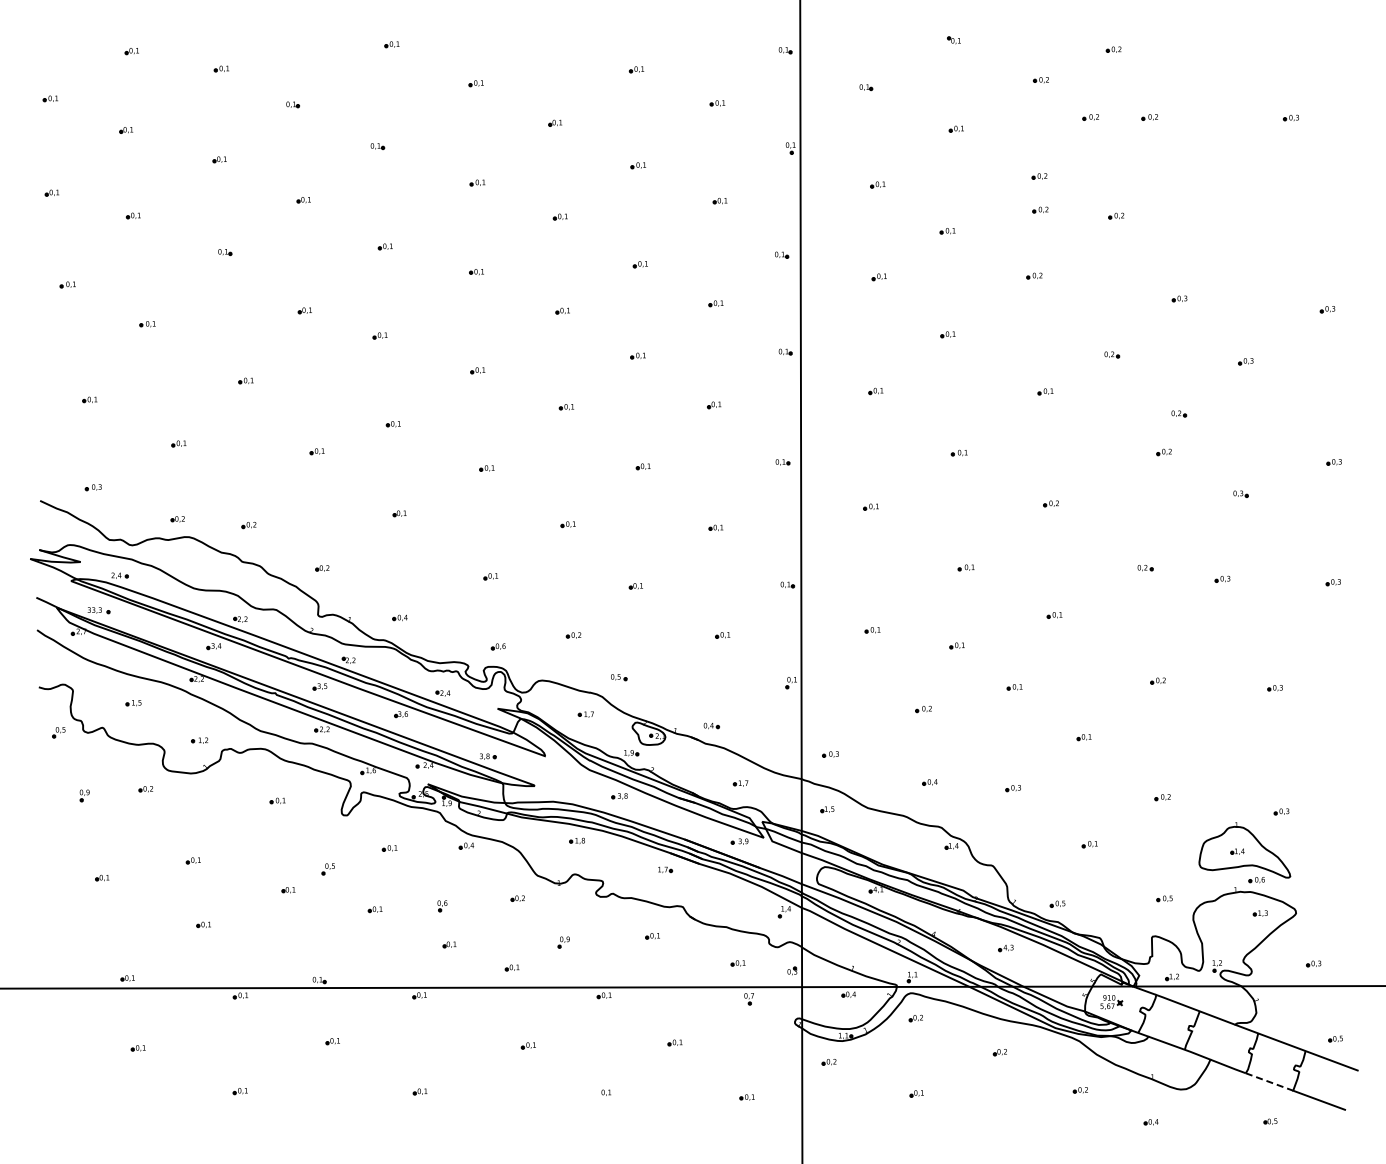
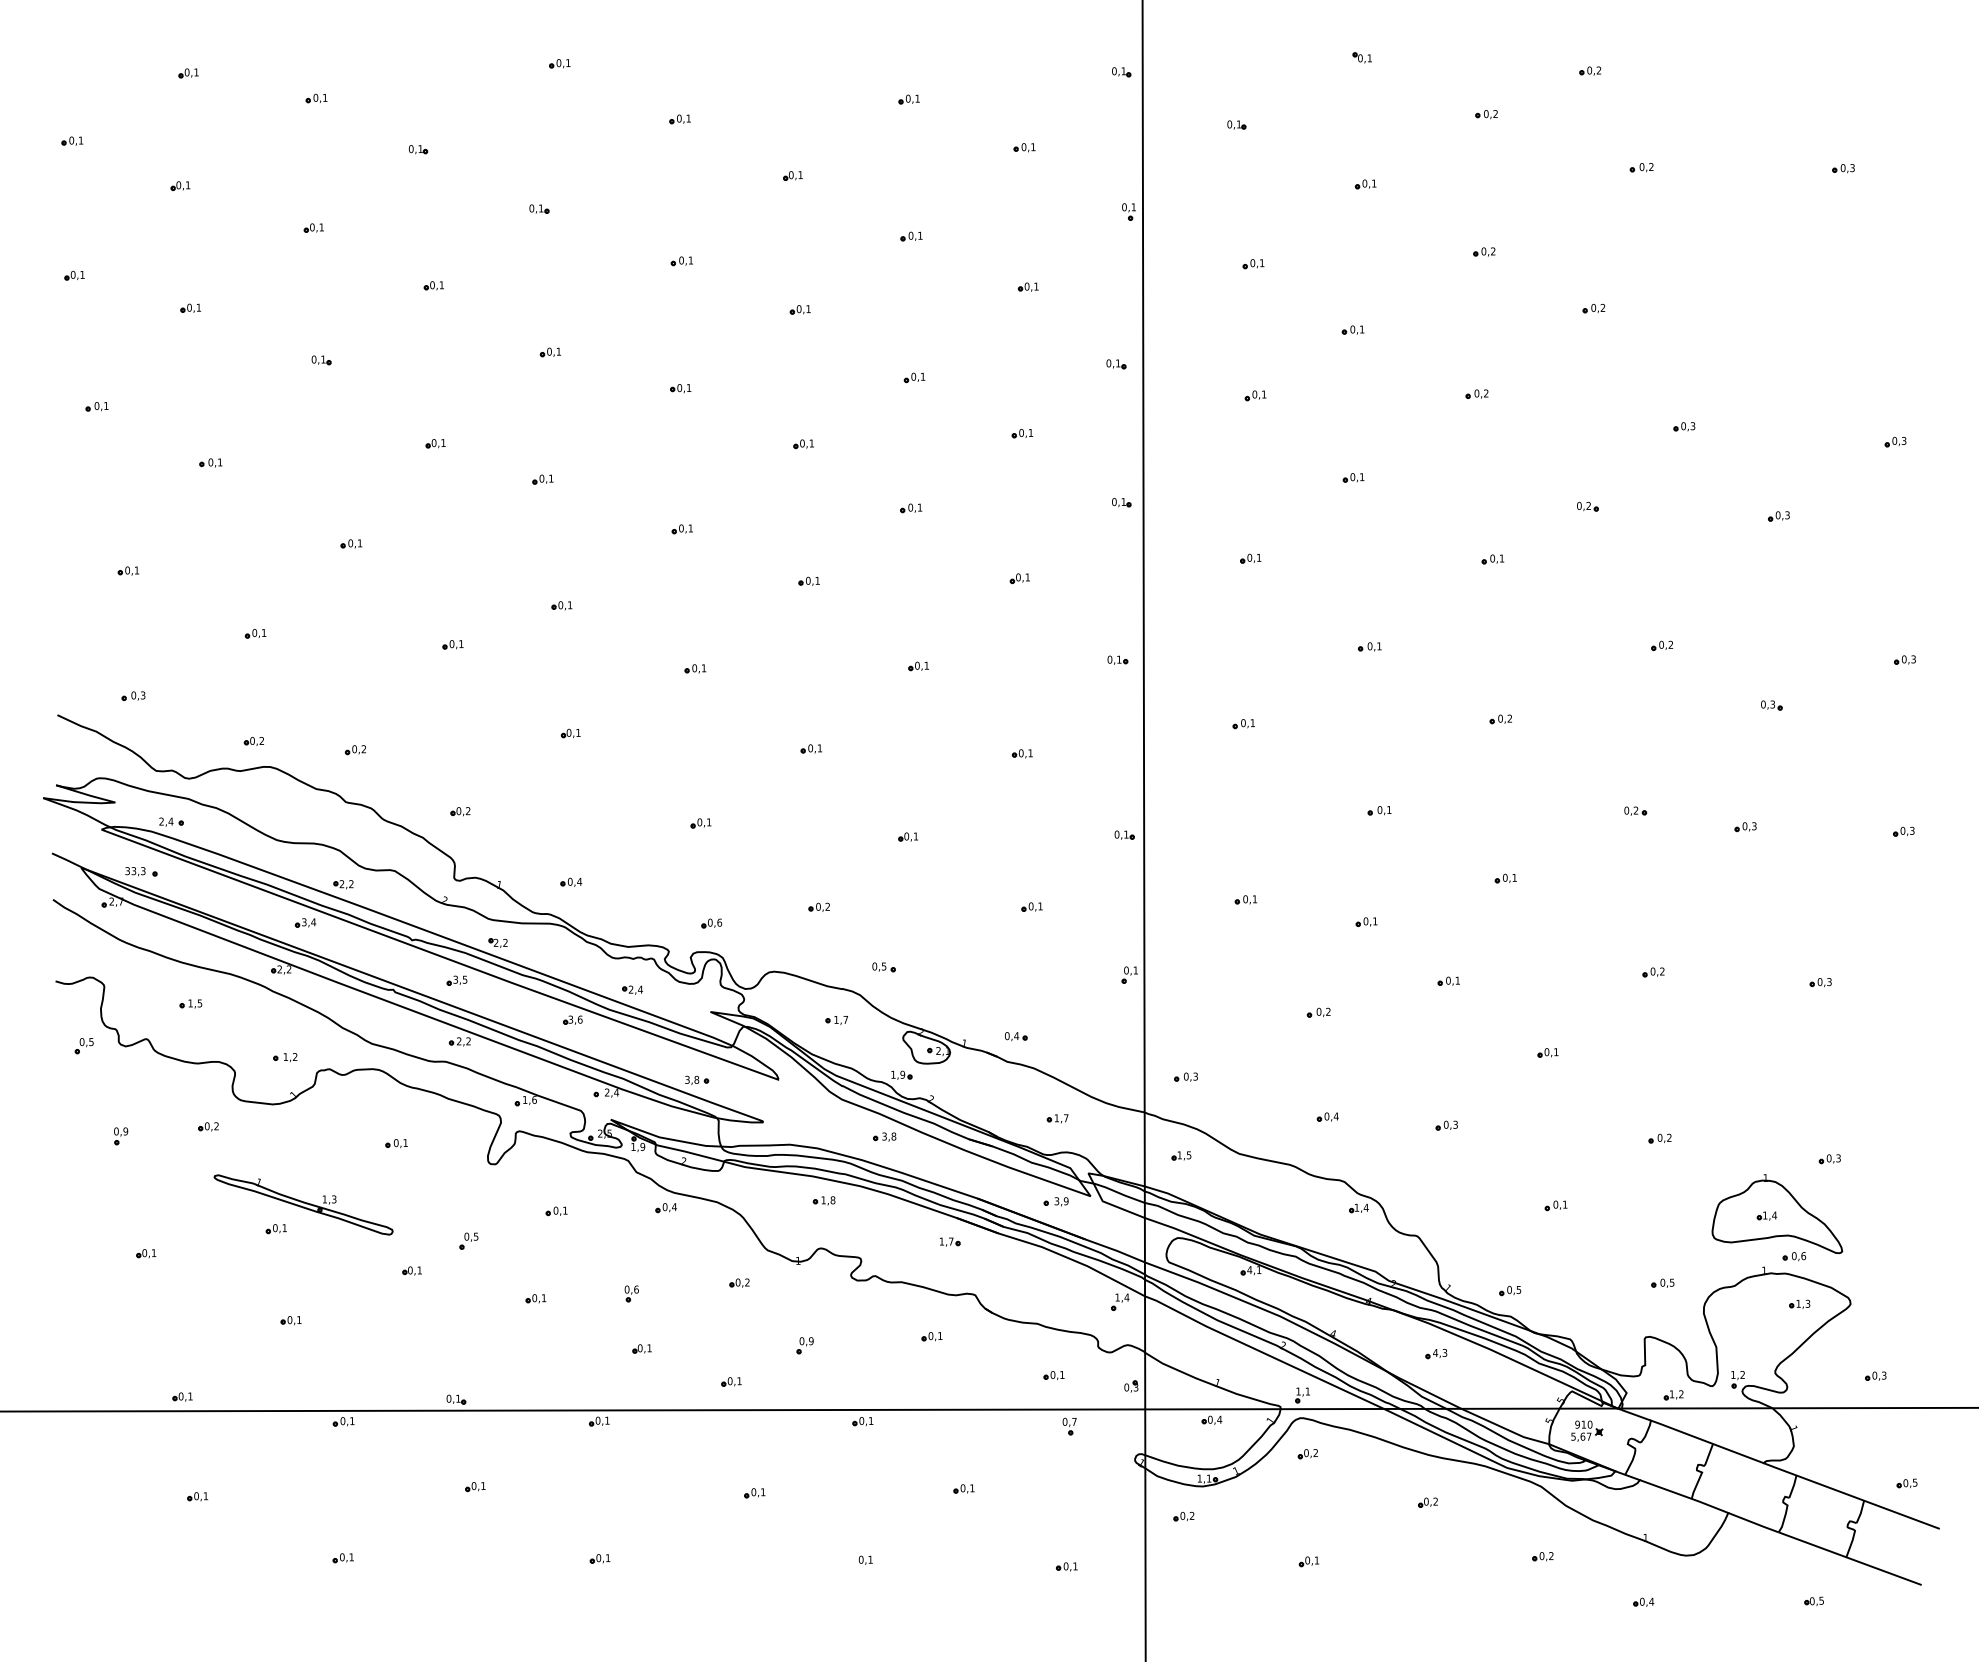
part: (1090, 117) -> (1557, 167), removed
part: (1040, 209) -> (1485, 299), removed
part: (1179, 413) -> (1684, 590), removed
part: (212, 843) -> (303, 1204), added
line: (1269, 1082) -> (1812, 1545), dashed -> solid

